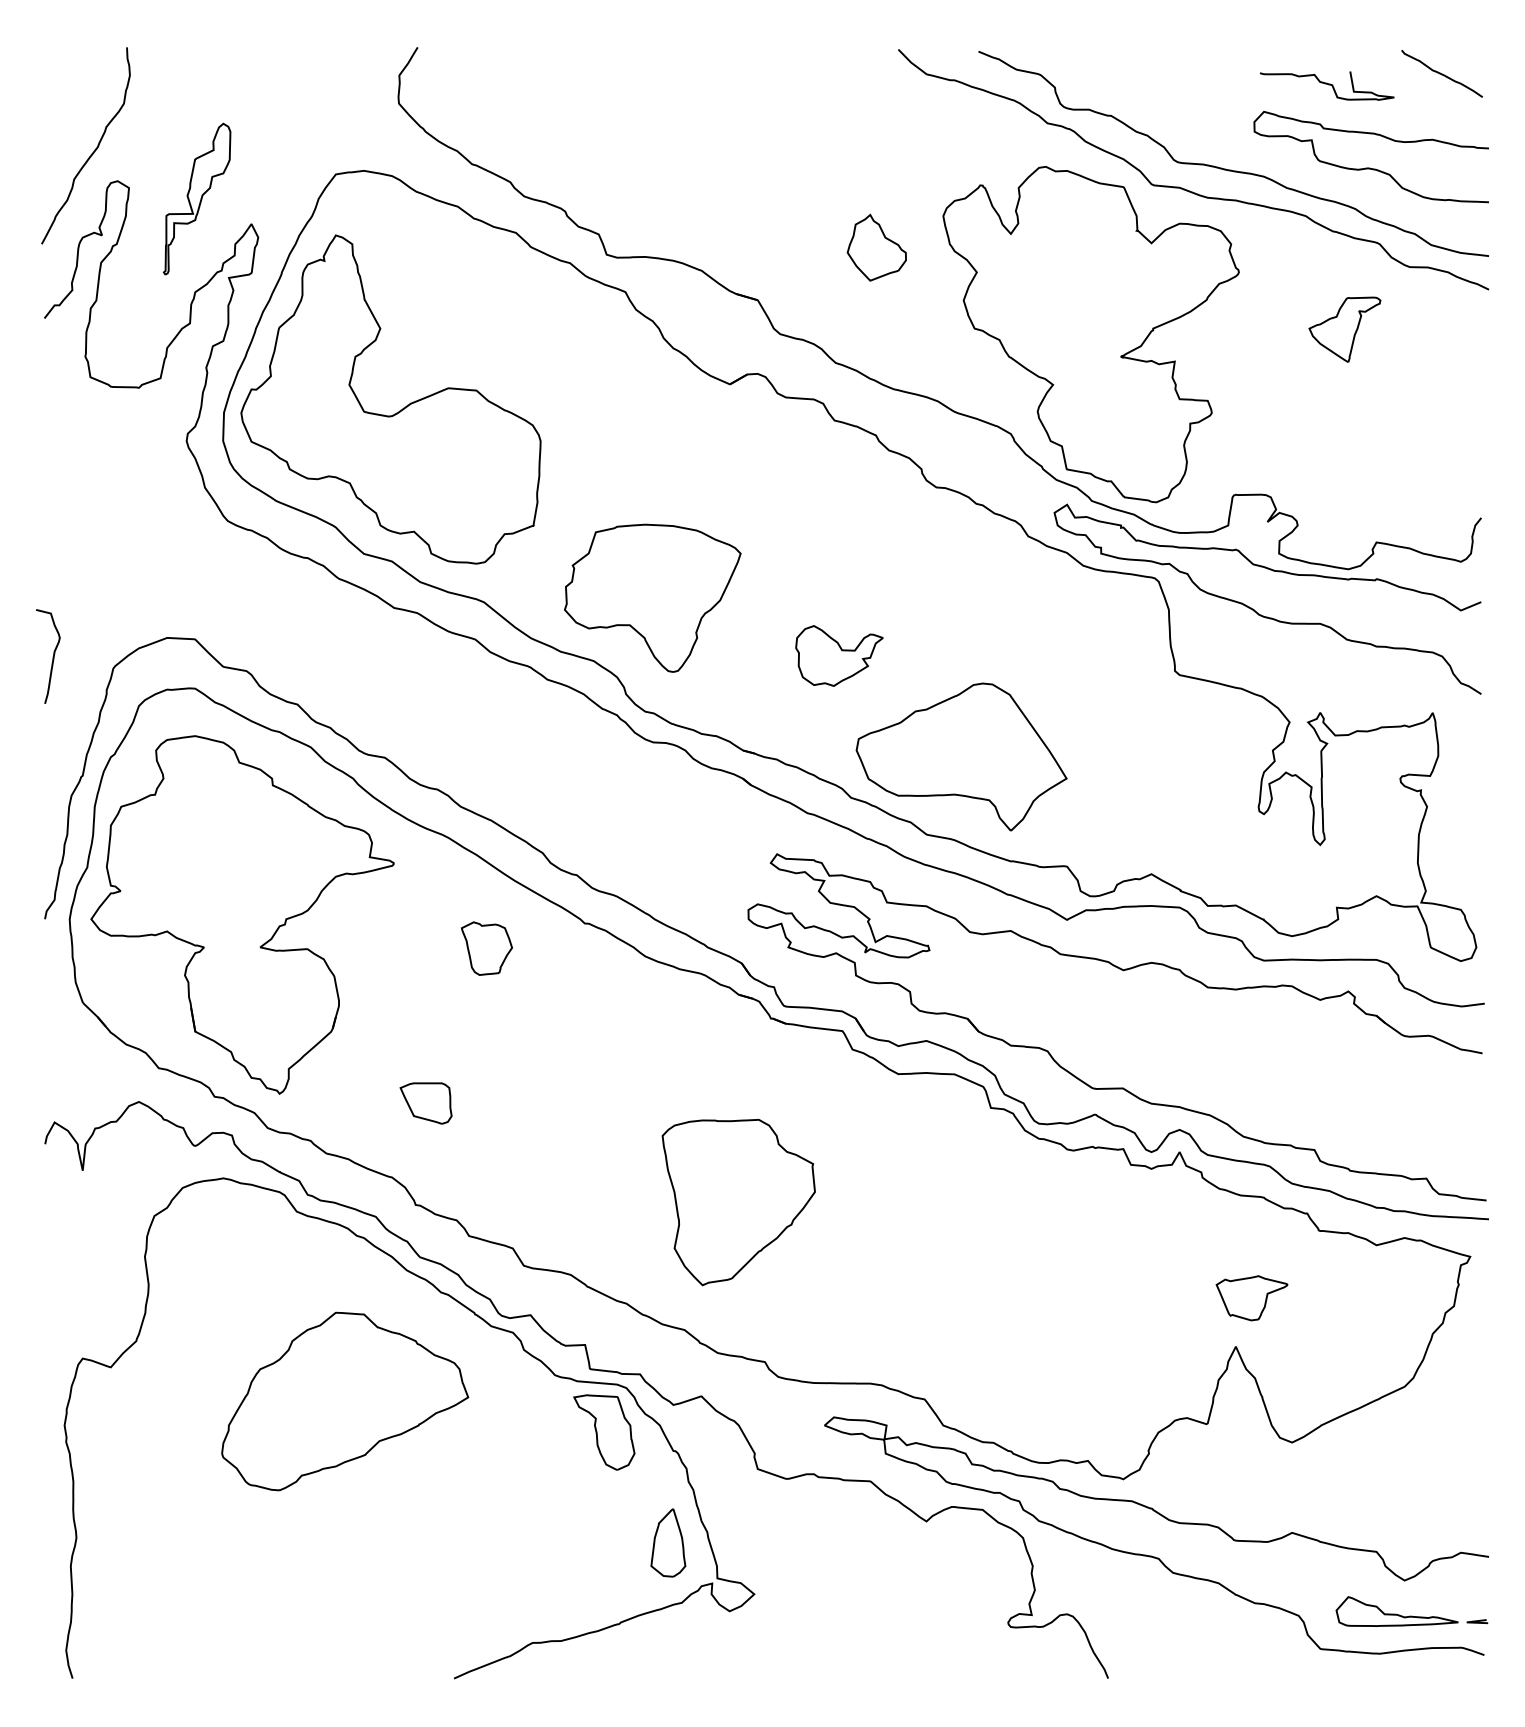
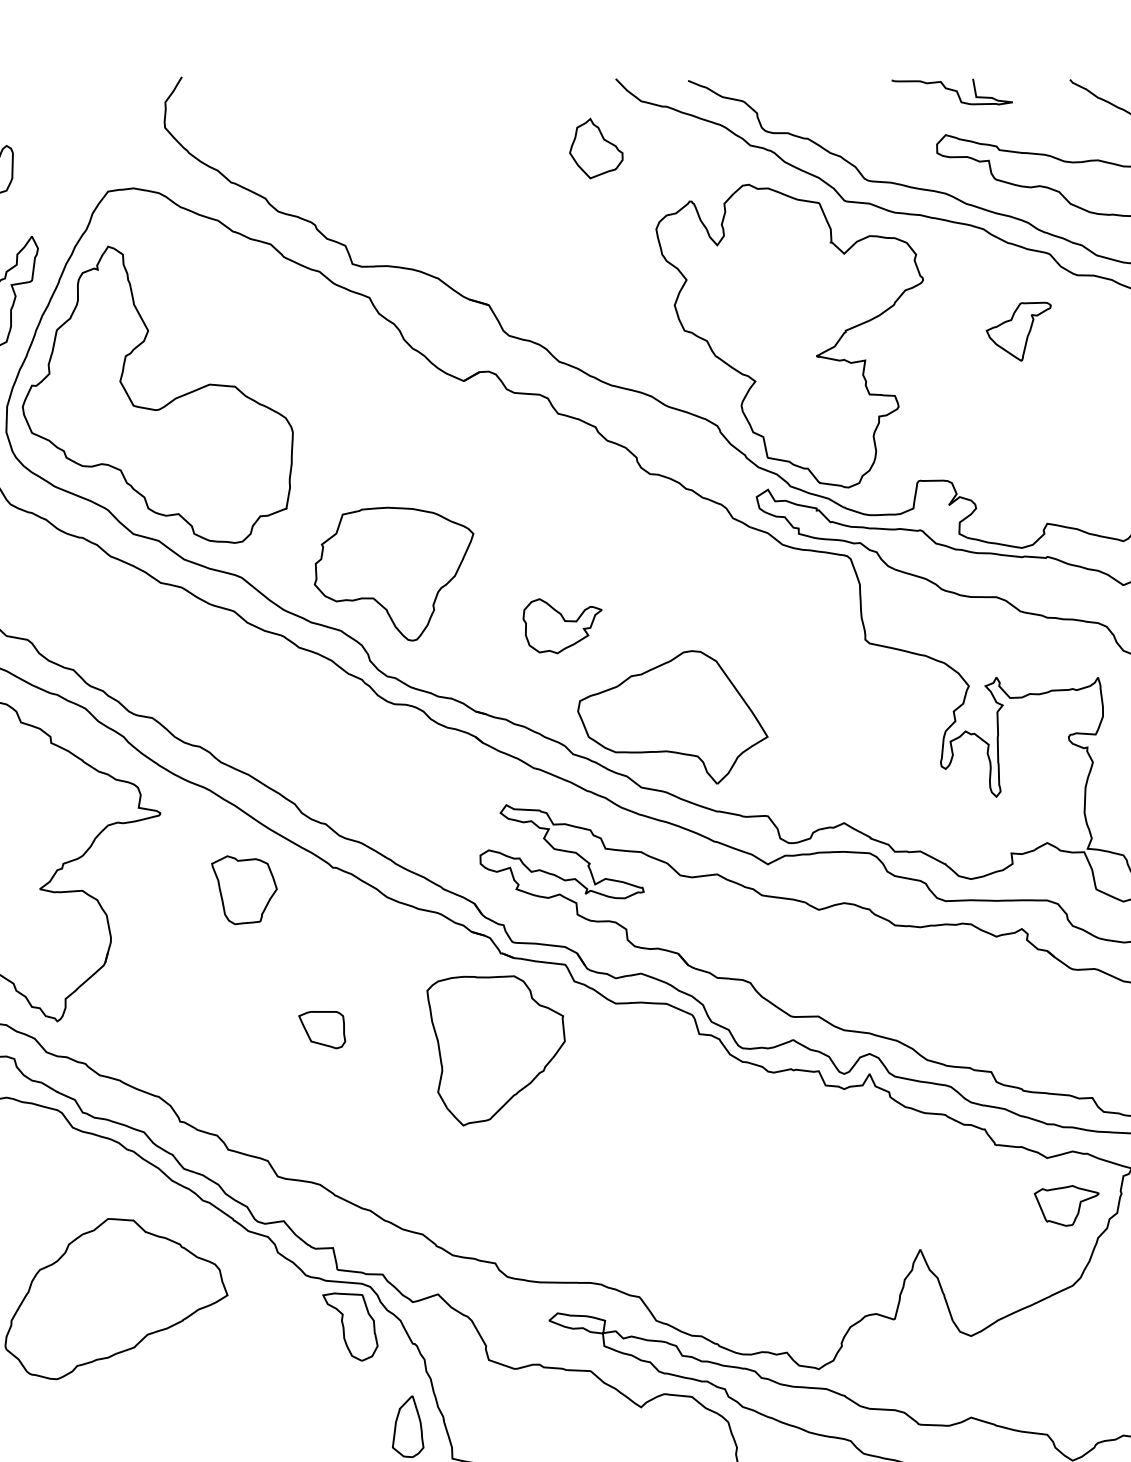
curve: (1327, 84) -> (952, 90), moved
part: (876, 247) -> (596, 148), moved
part: (486, 948) -> (244, 890), size x1.43
part: (425, 1103) -> (321, 1030), moved
part: (738, 1202) -> (495, 1050), moved
part: (1251, 1298) -> (1066, 1206), moved

